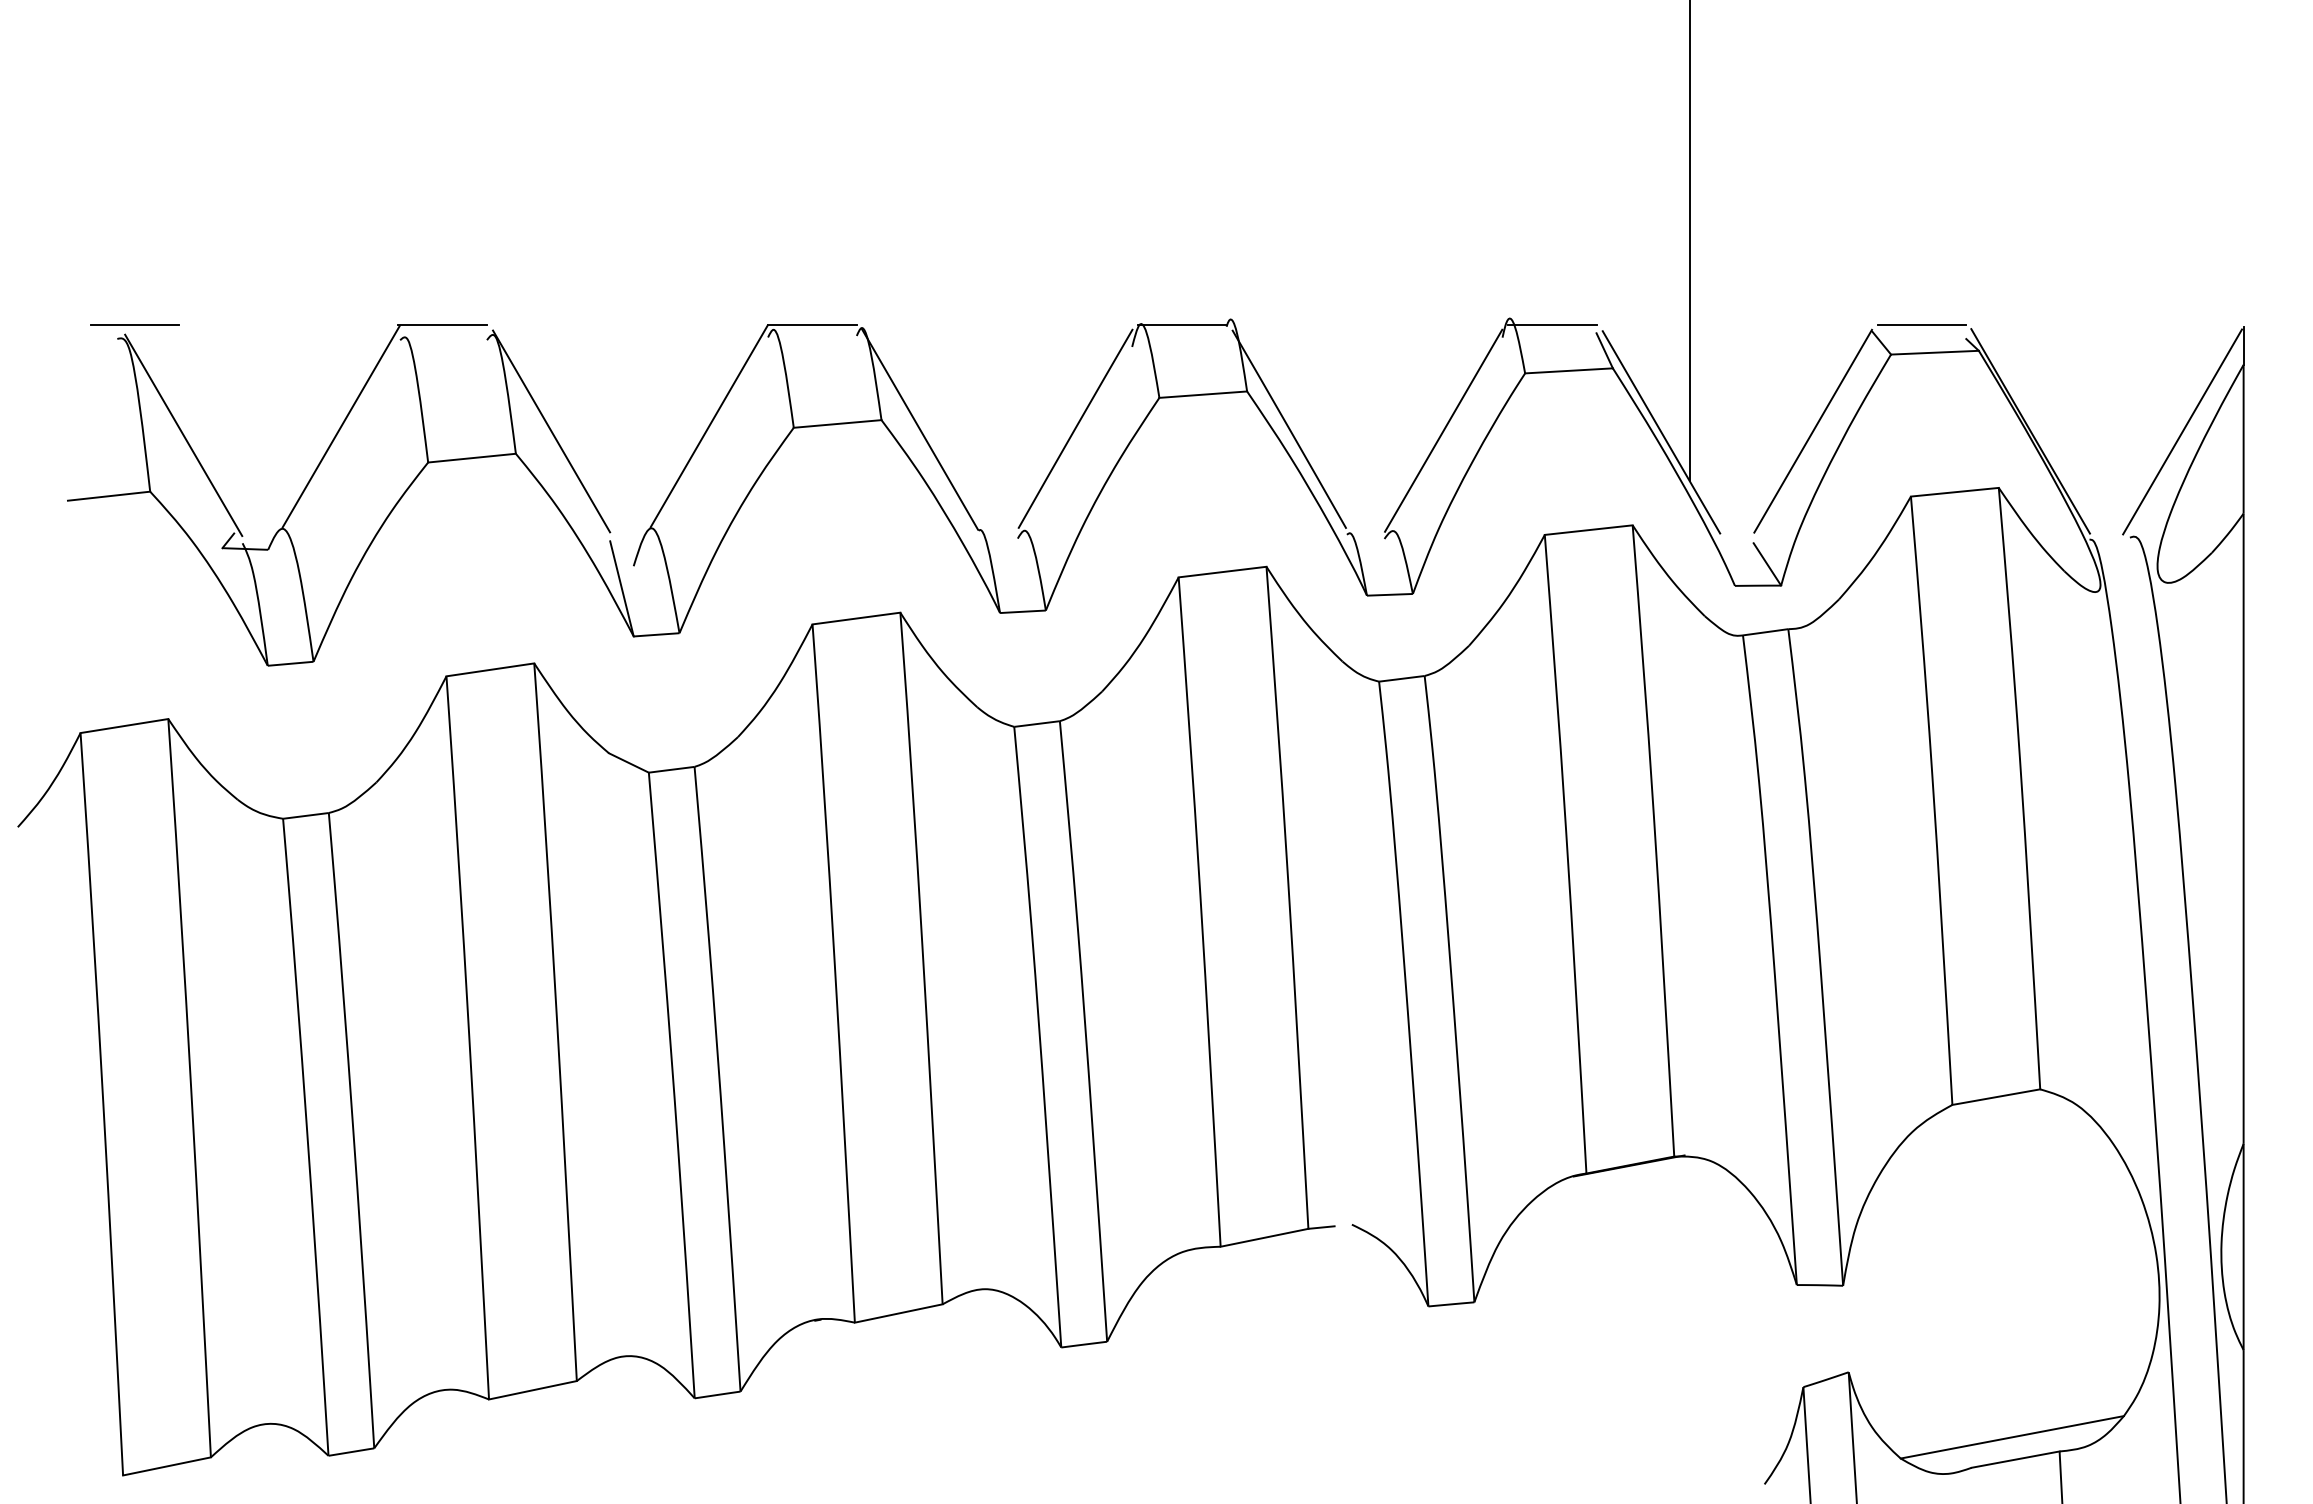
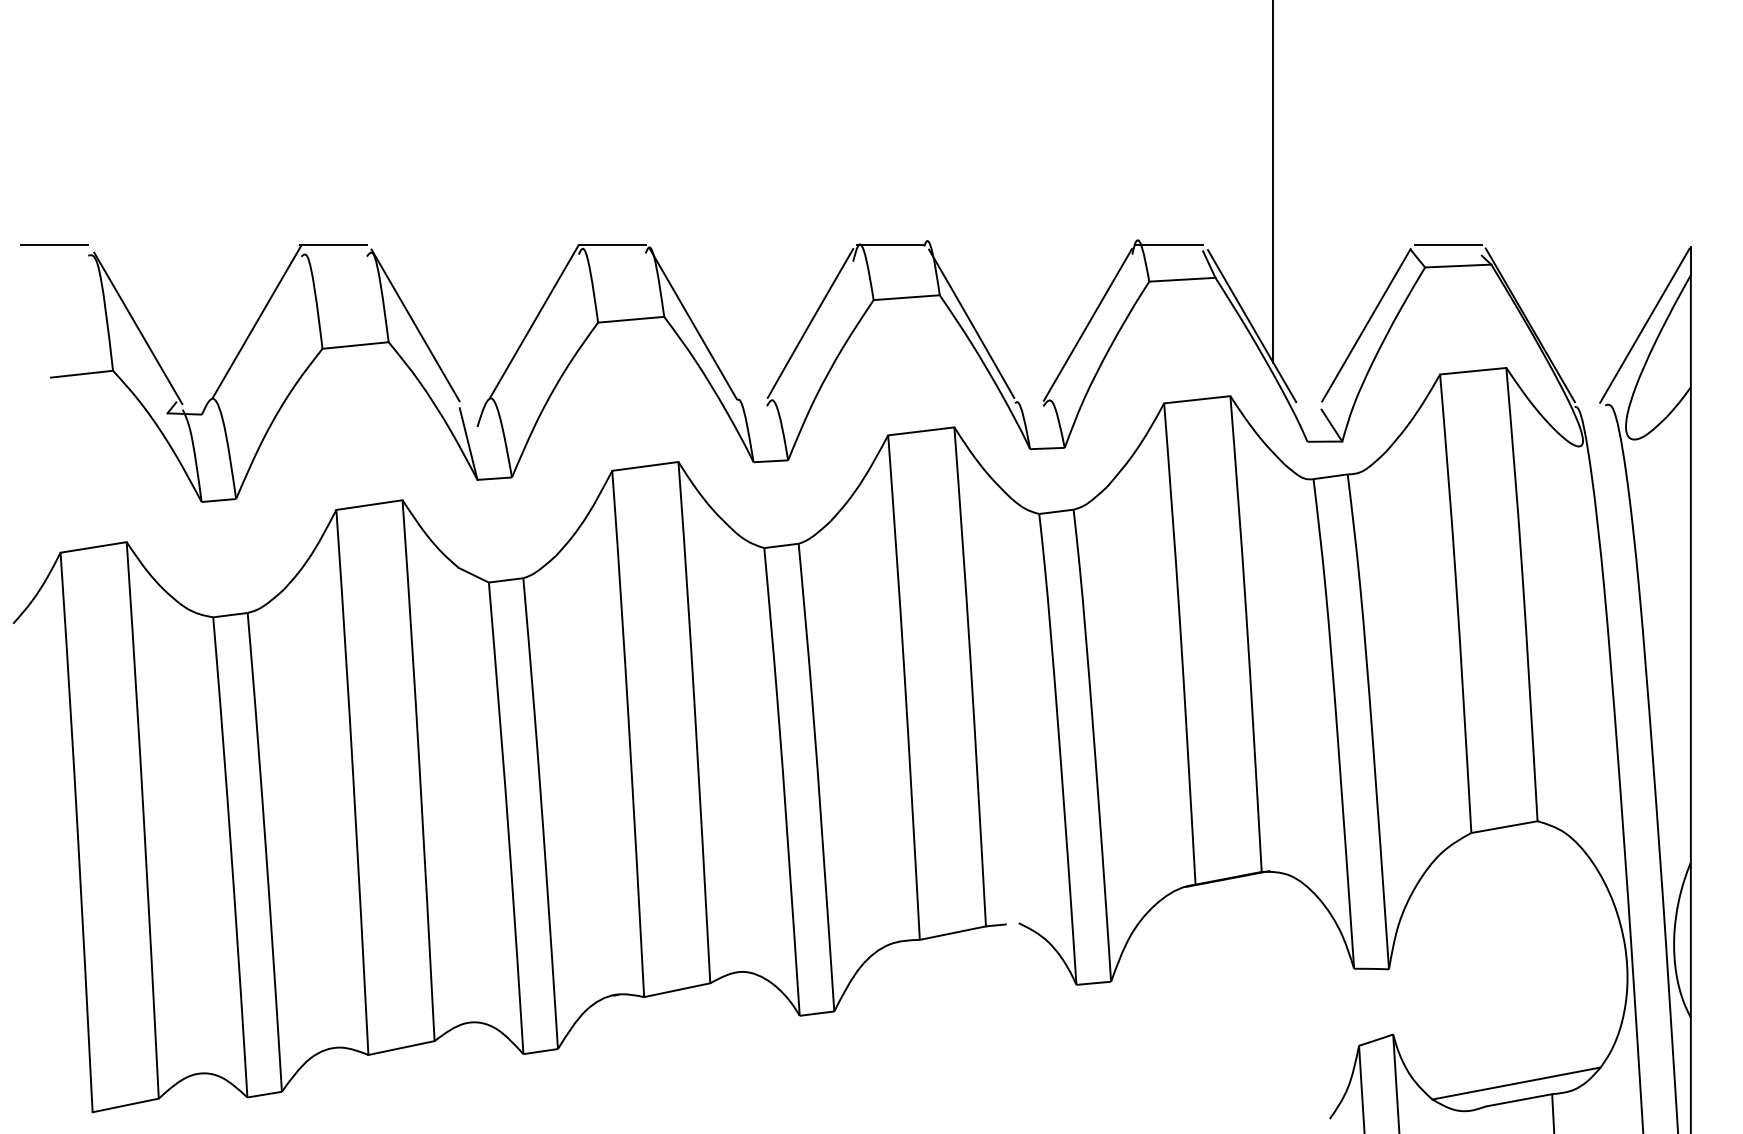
line: (134, 324) -> (54, 244), moved

